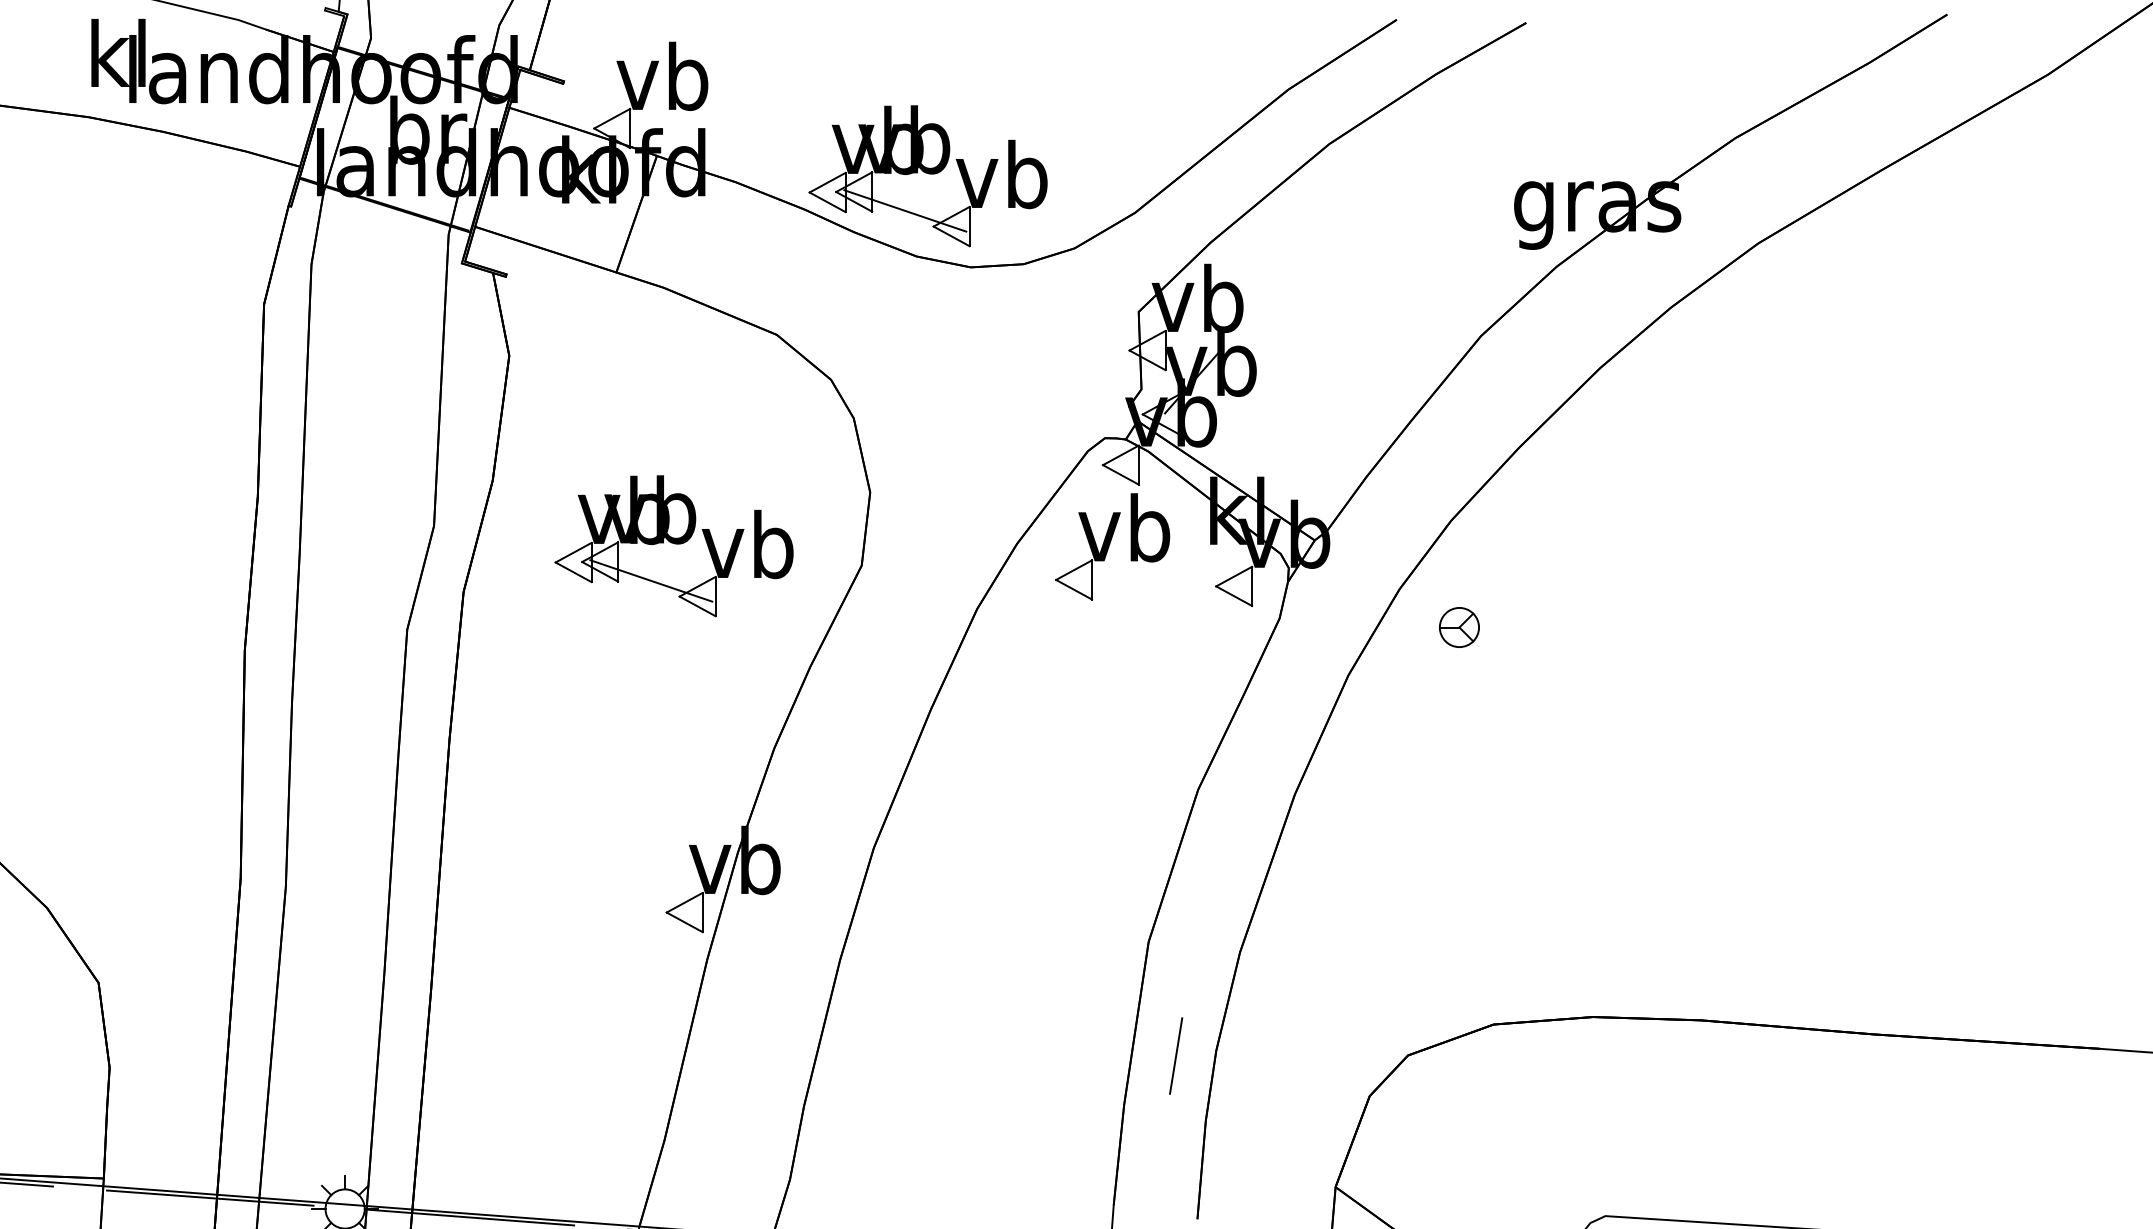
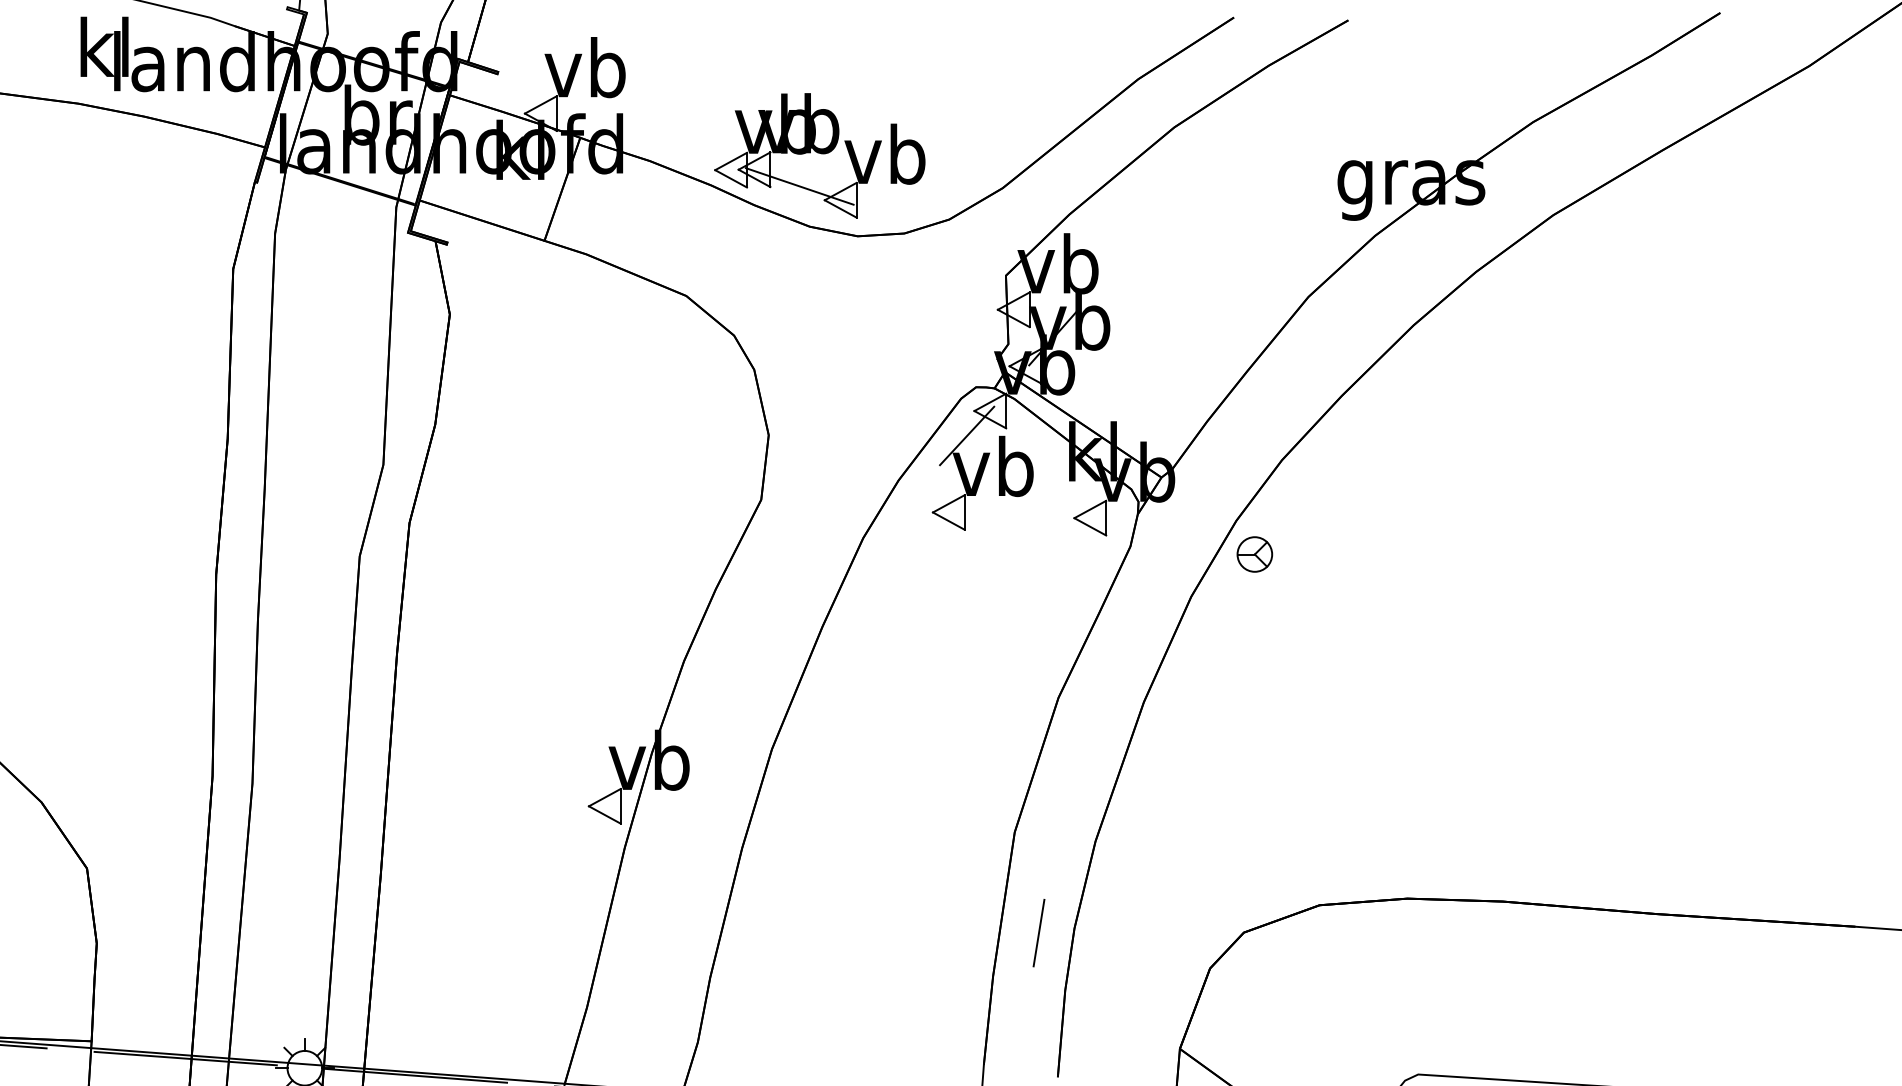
line: (1094, 493) -> (966, 436), added
part: (673, 546) -> (594, 482), removed
part: (1459, 627) -> (1254, 554), moved

